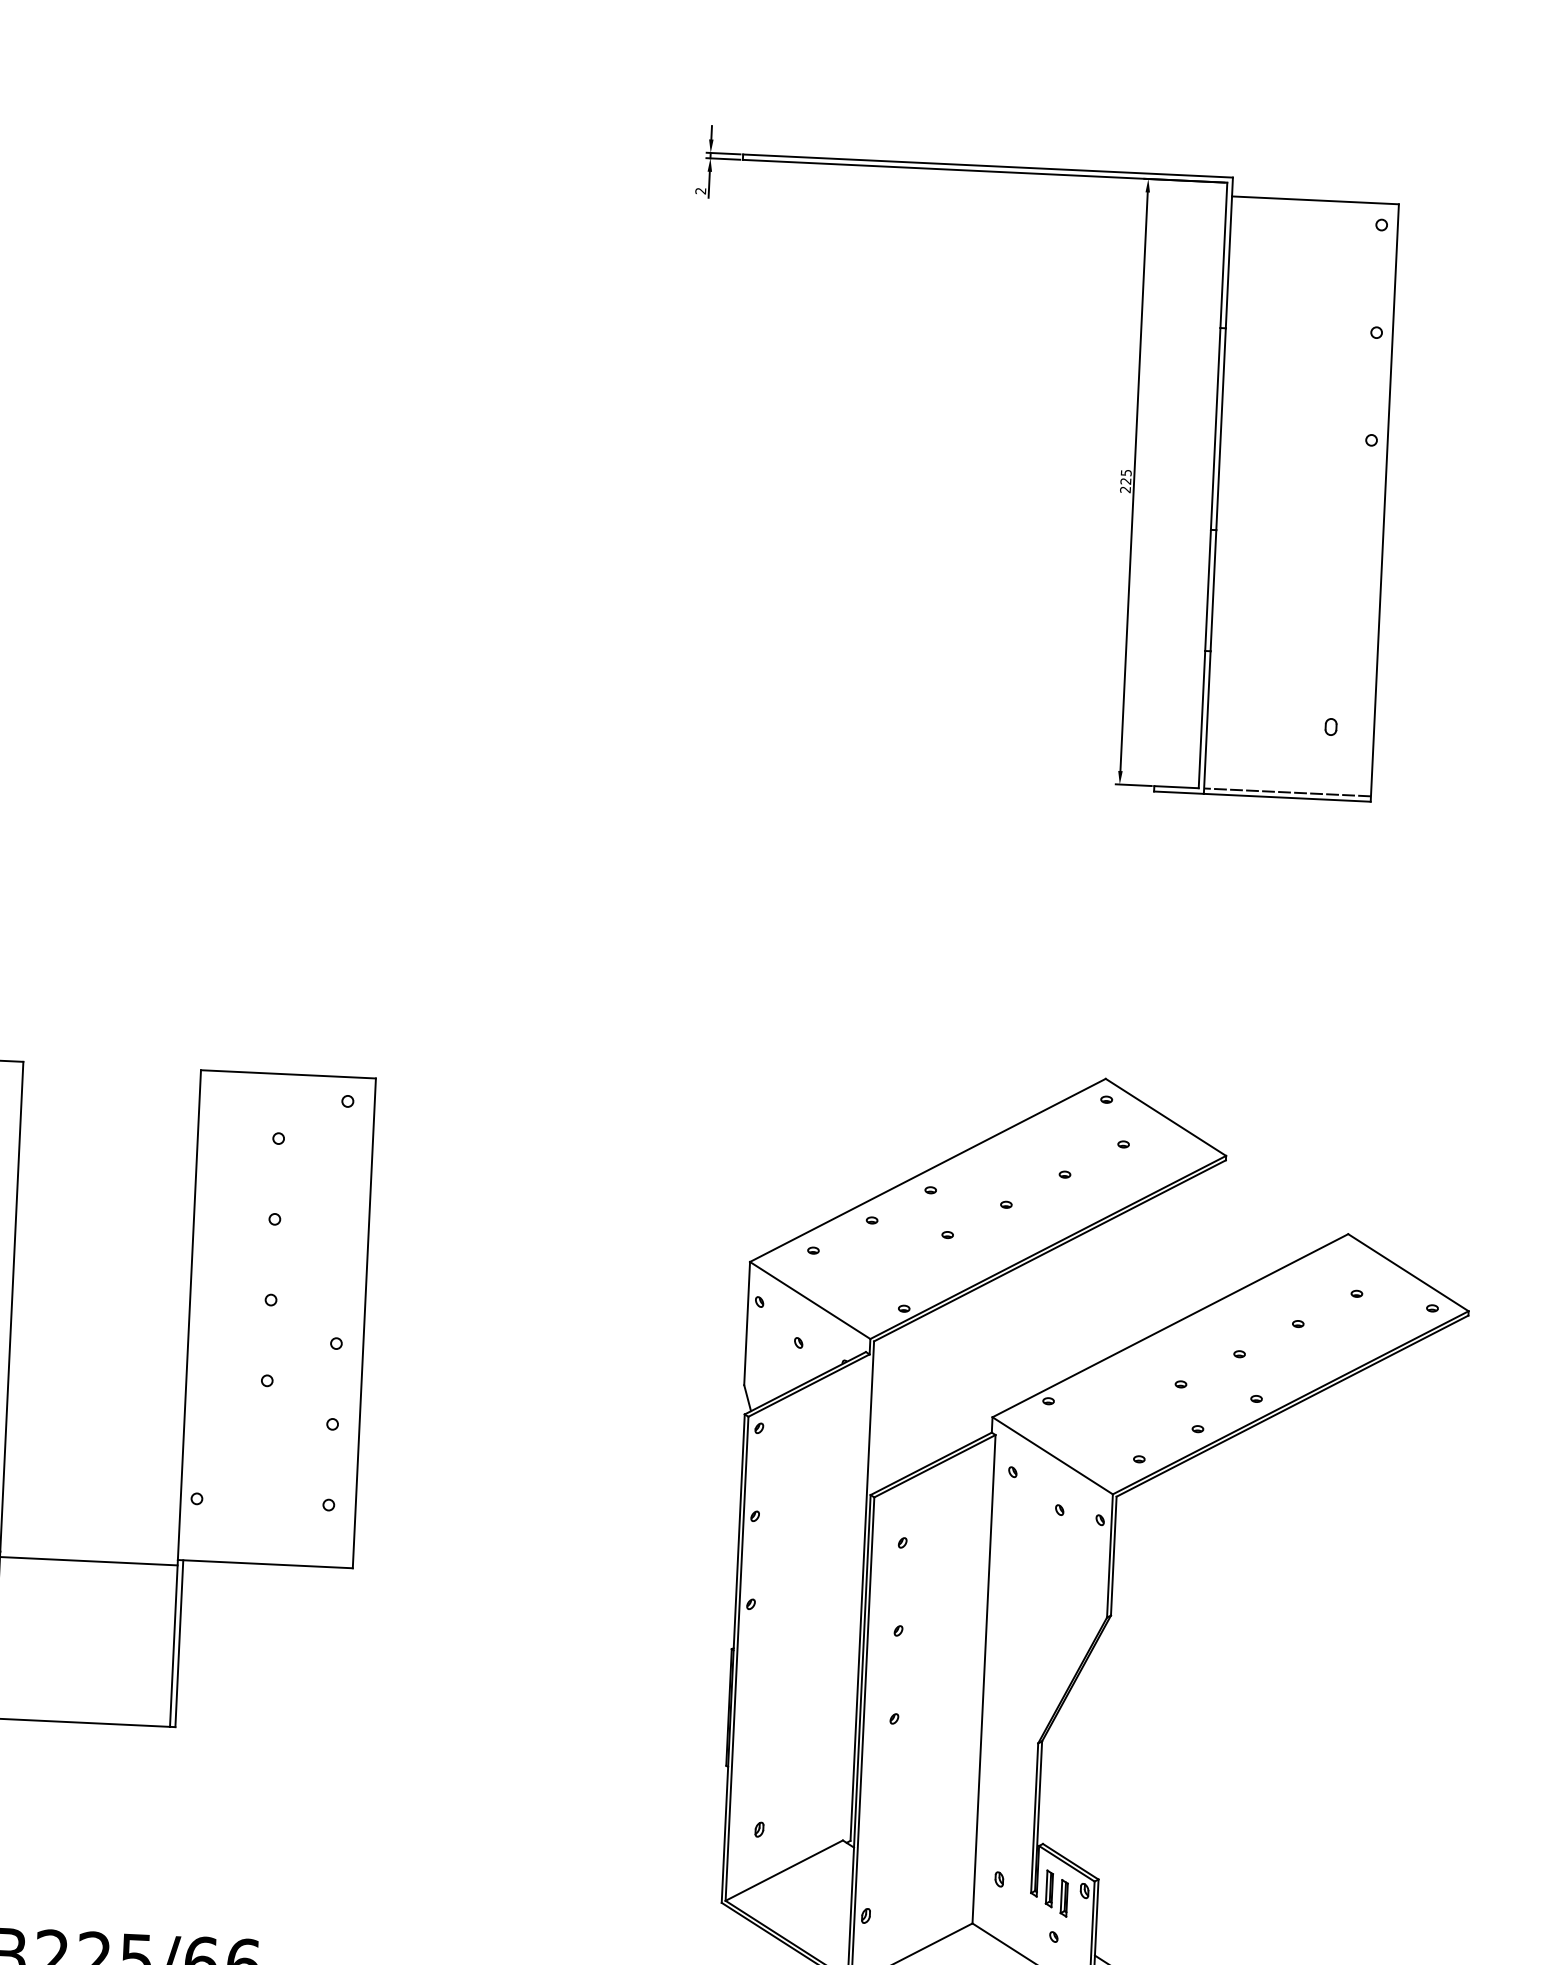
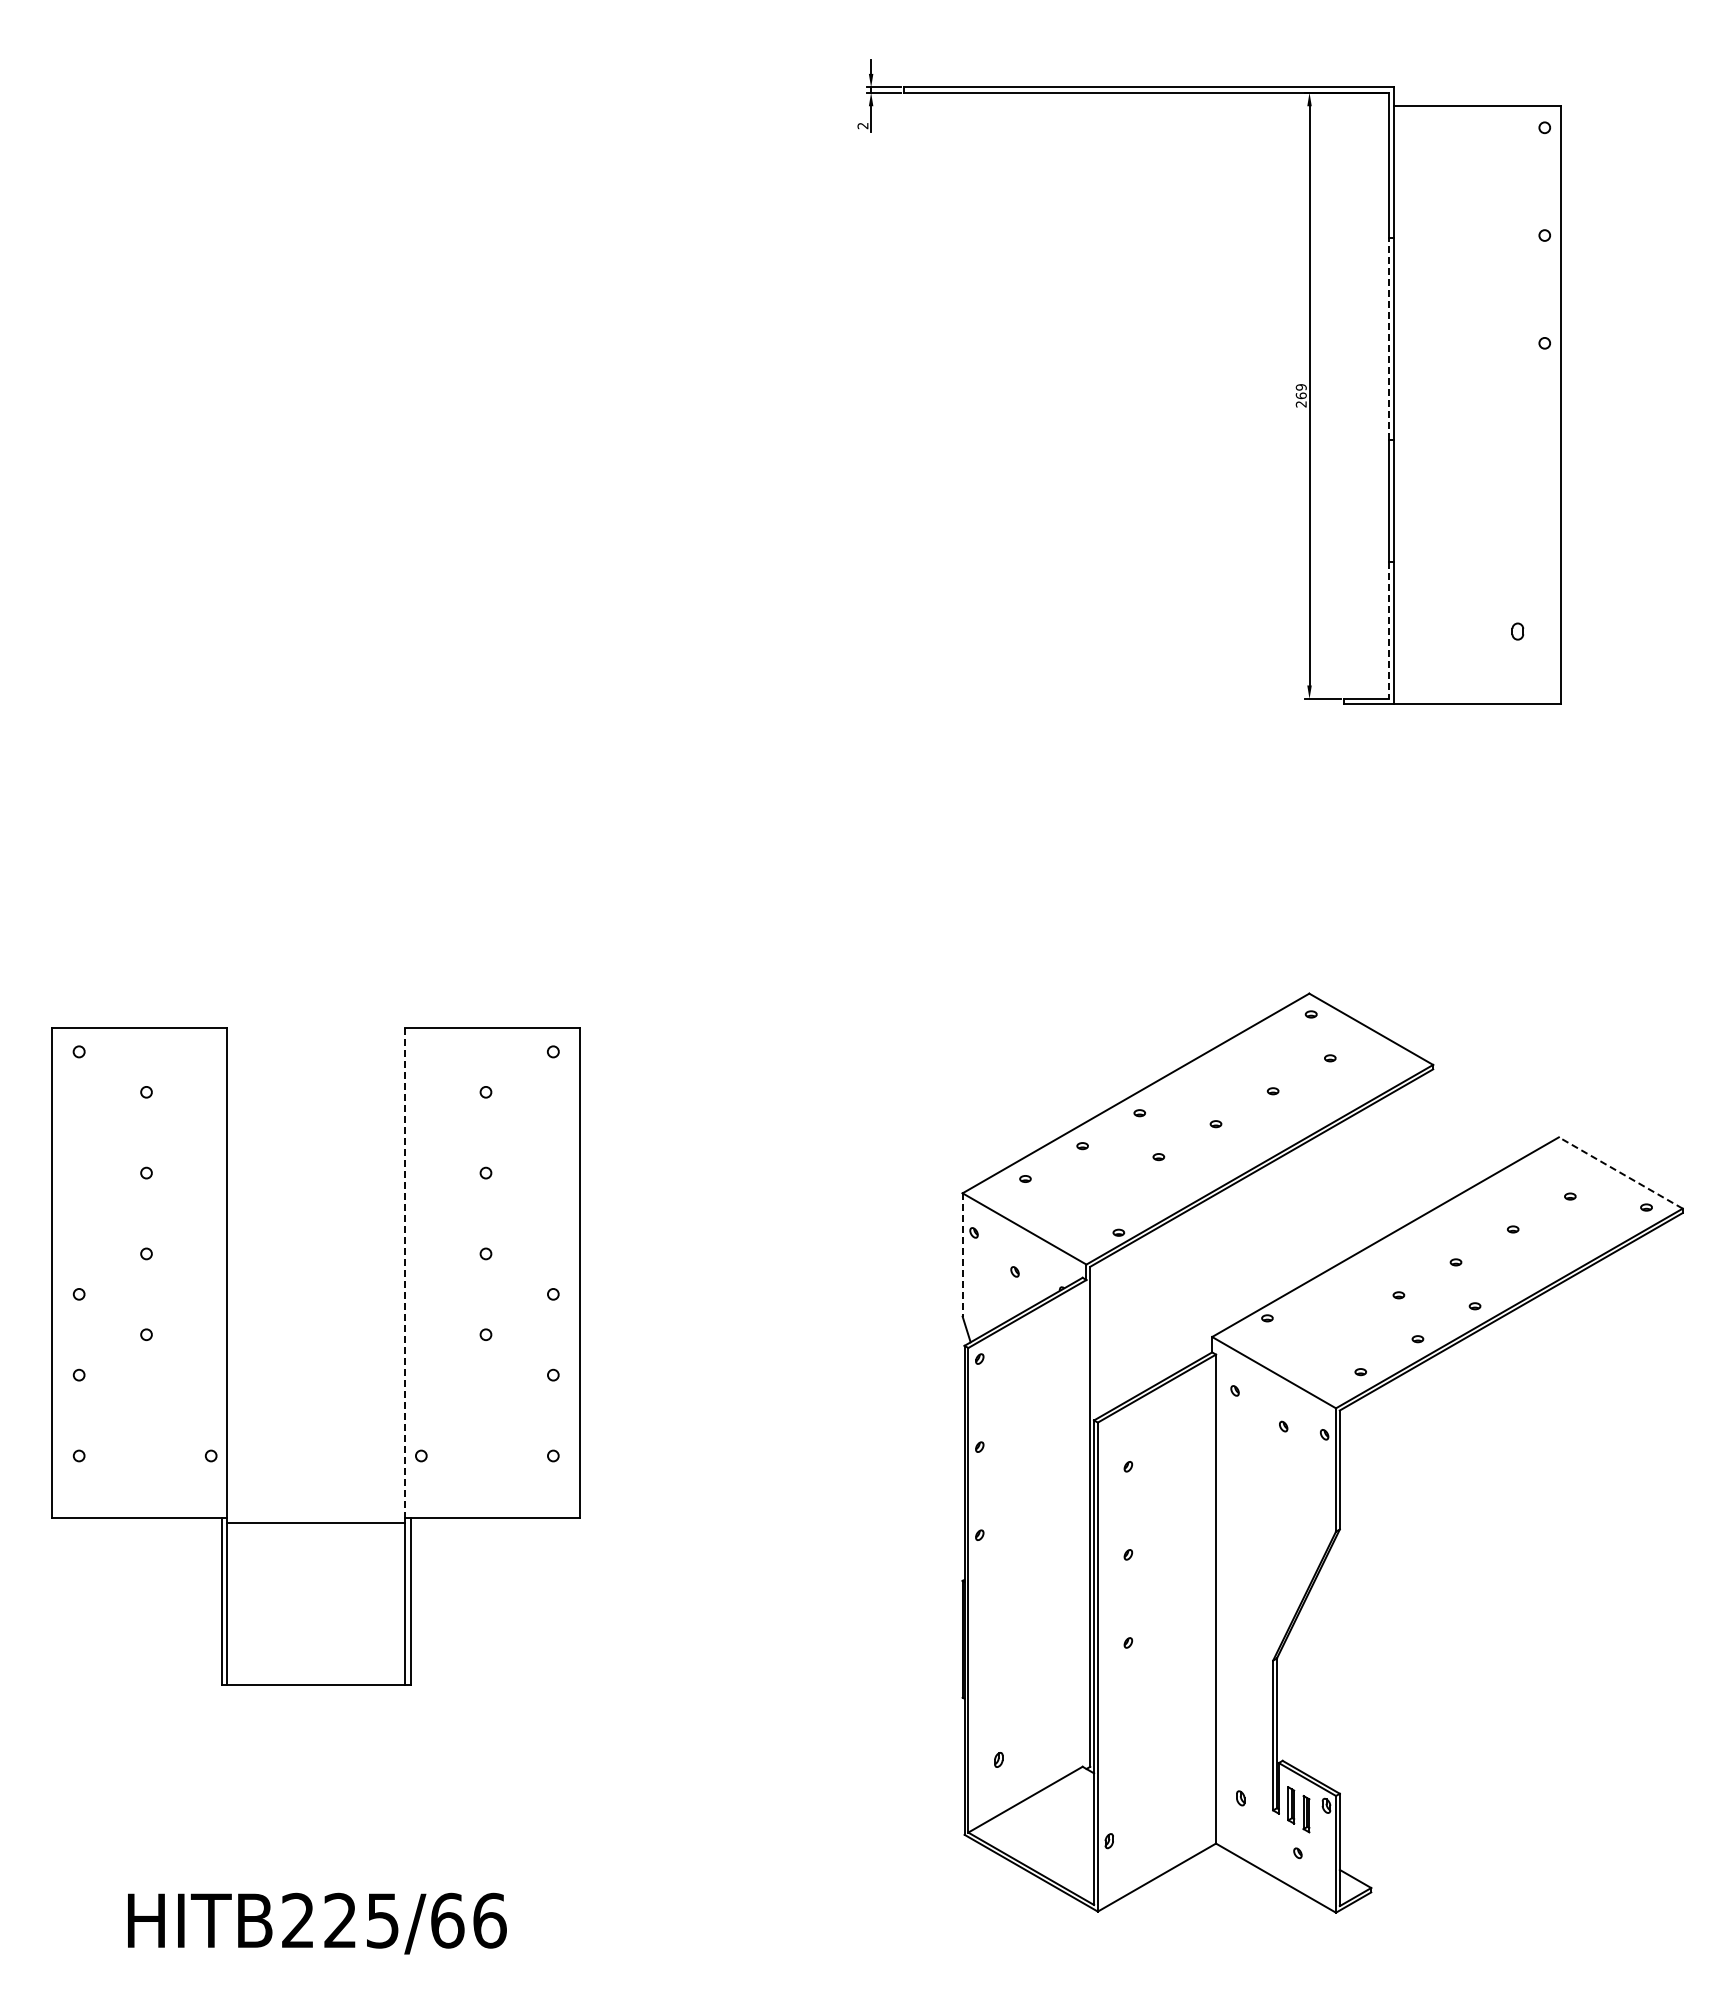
line: (1215, 428) -> (1388, 338), solid -> dashed
text: (1125, 476) -> (1300, 391), 225 -> 269
line: (1201, 719) -> (1388, 630), solid -> dashed
line: (1286, 791) -> (1476, 698), removed
line: (1408, 1272) -> (1620, 1172), solid -> dashed
line: (189, 1315) -> (405, 1273), solid -> dashed
line: (747, 1323) -> (962, 1254), solid -> dashed

